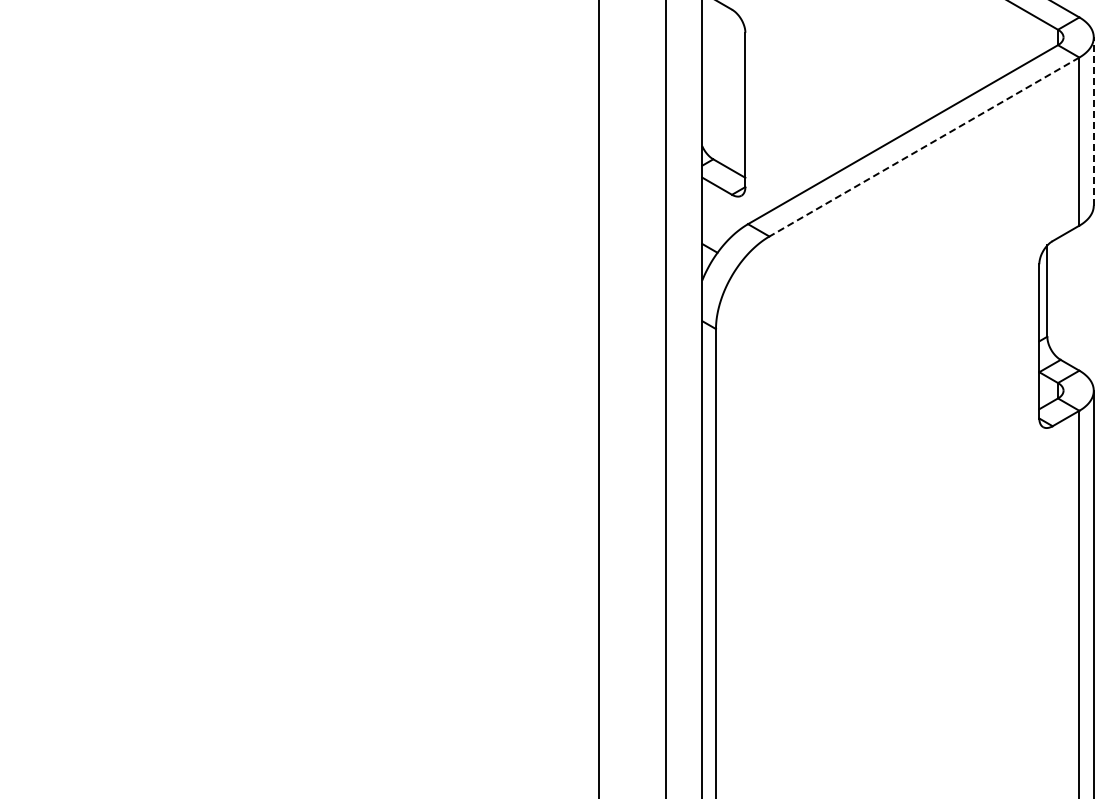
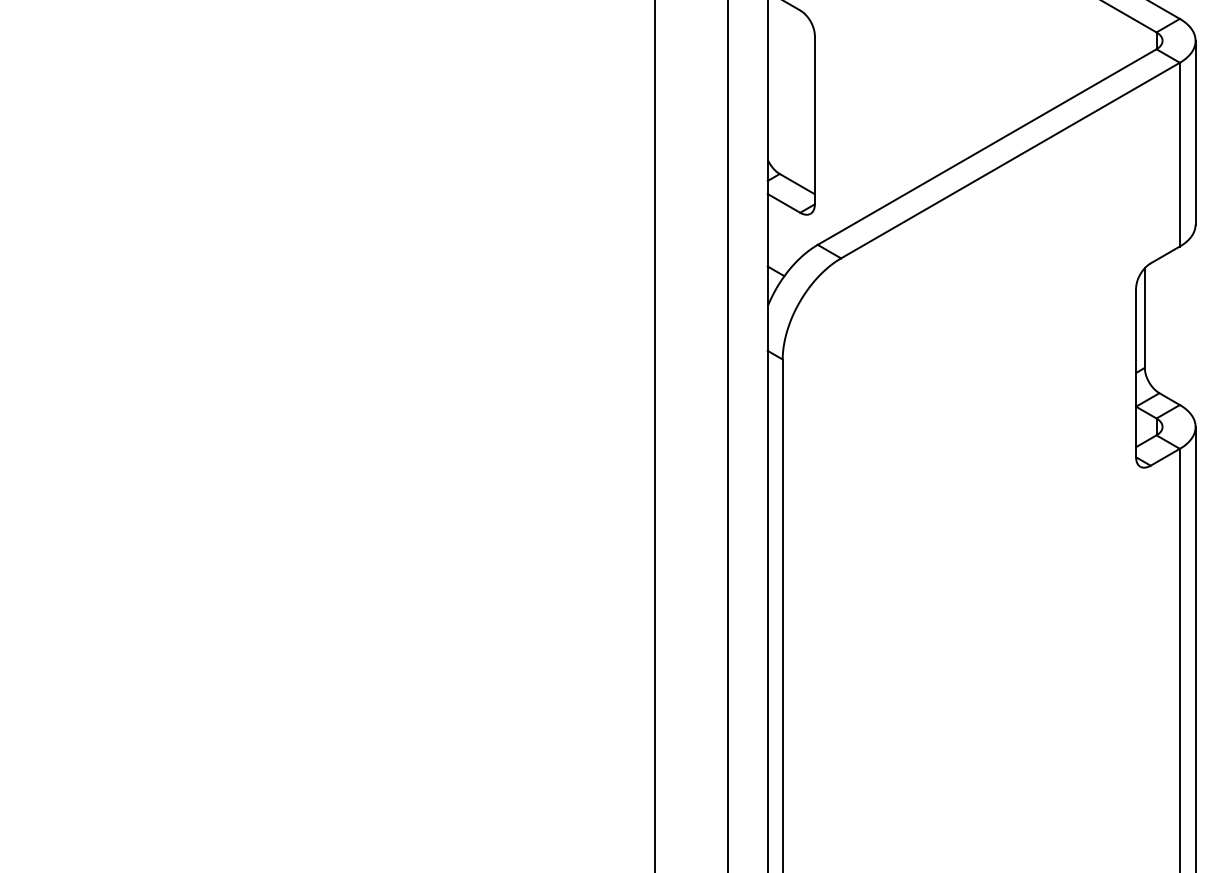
line: (1093, 121) -> (1195, 132), dashed -> solid
line: (924, 147) -> (1010, 161), dashed -> solid

